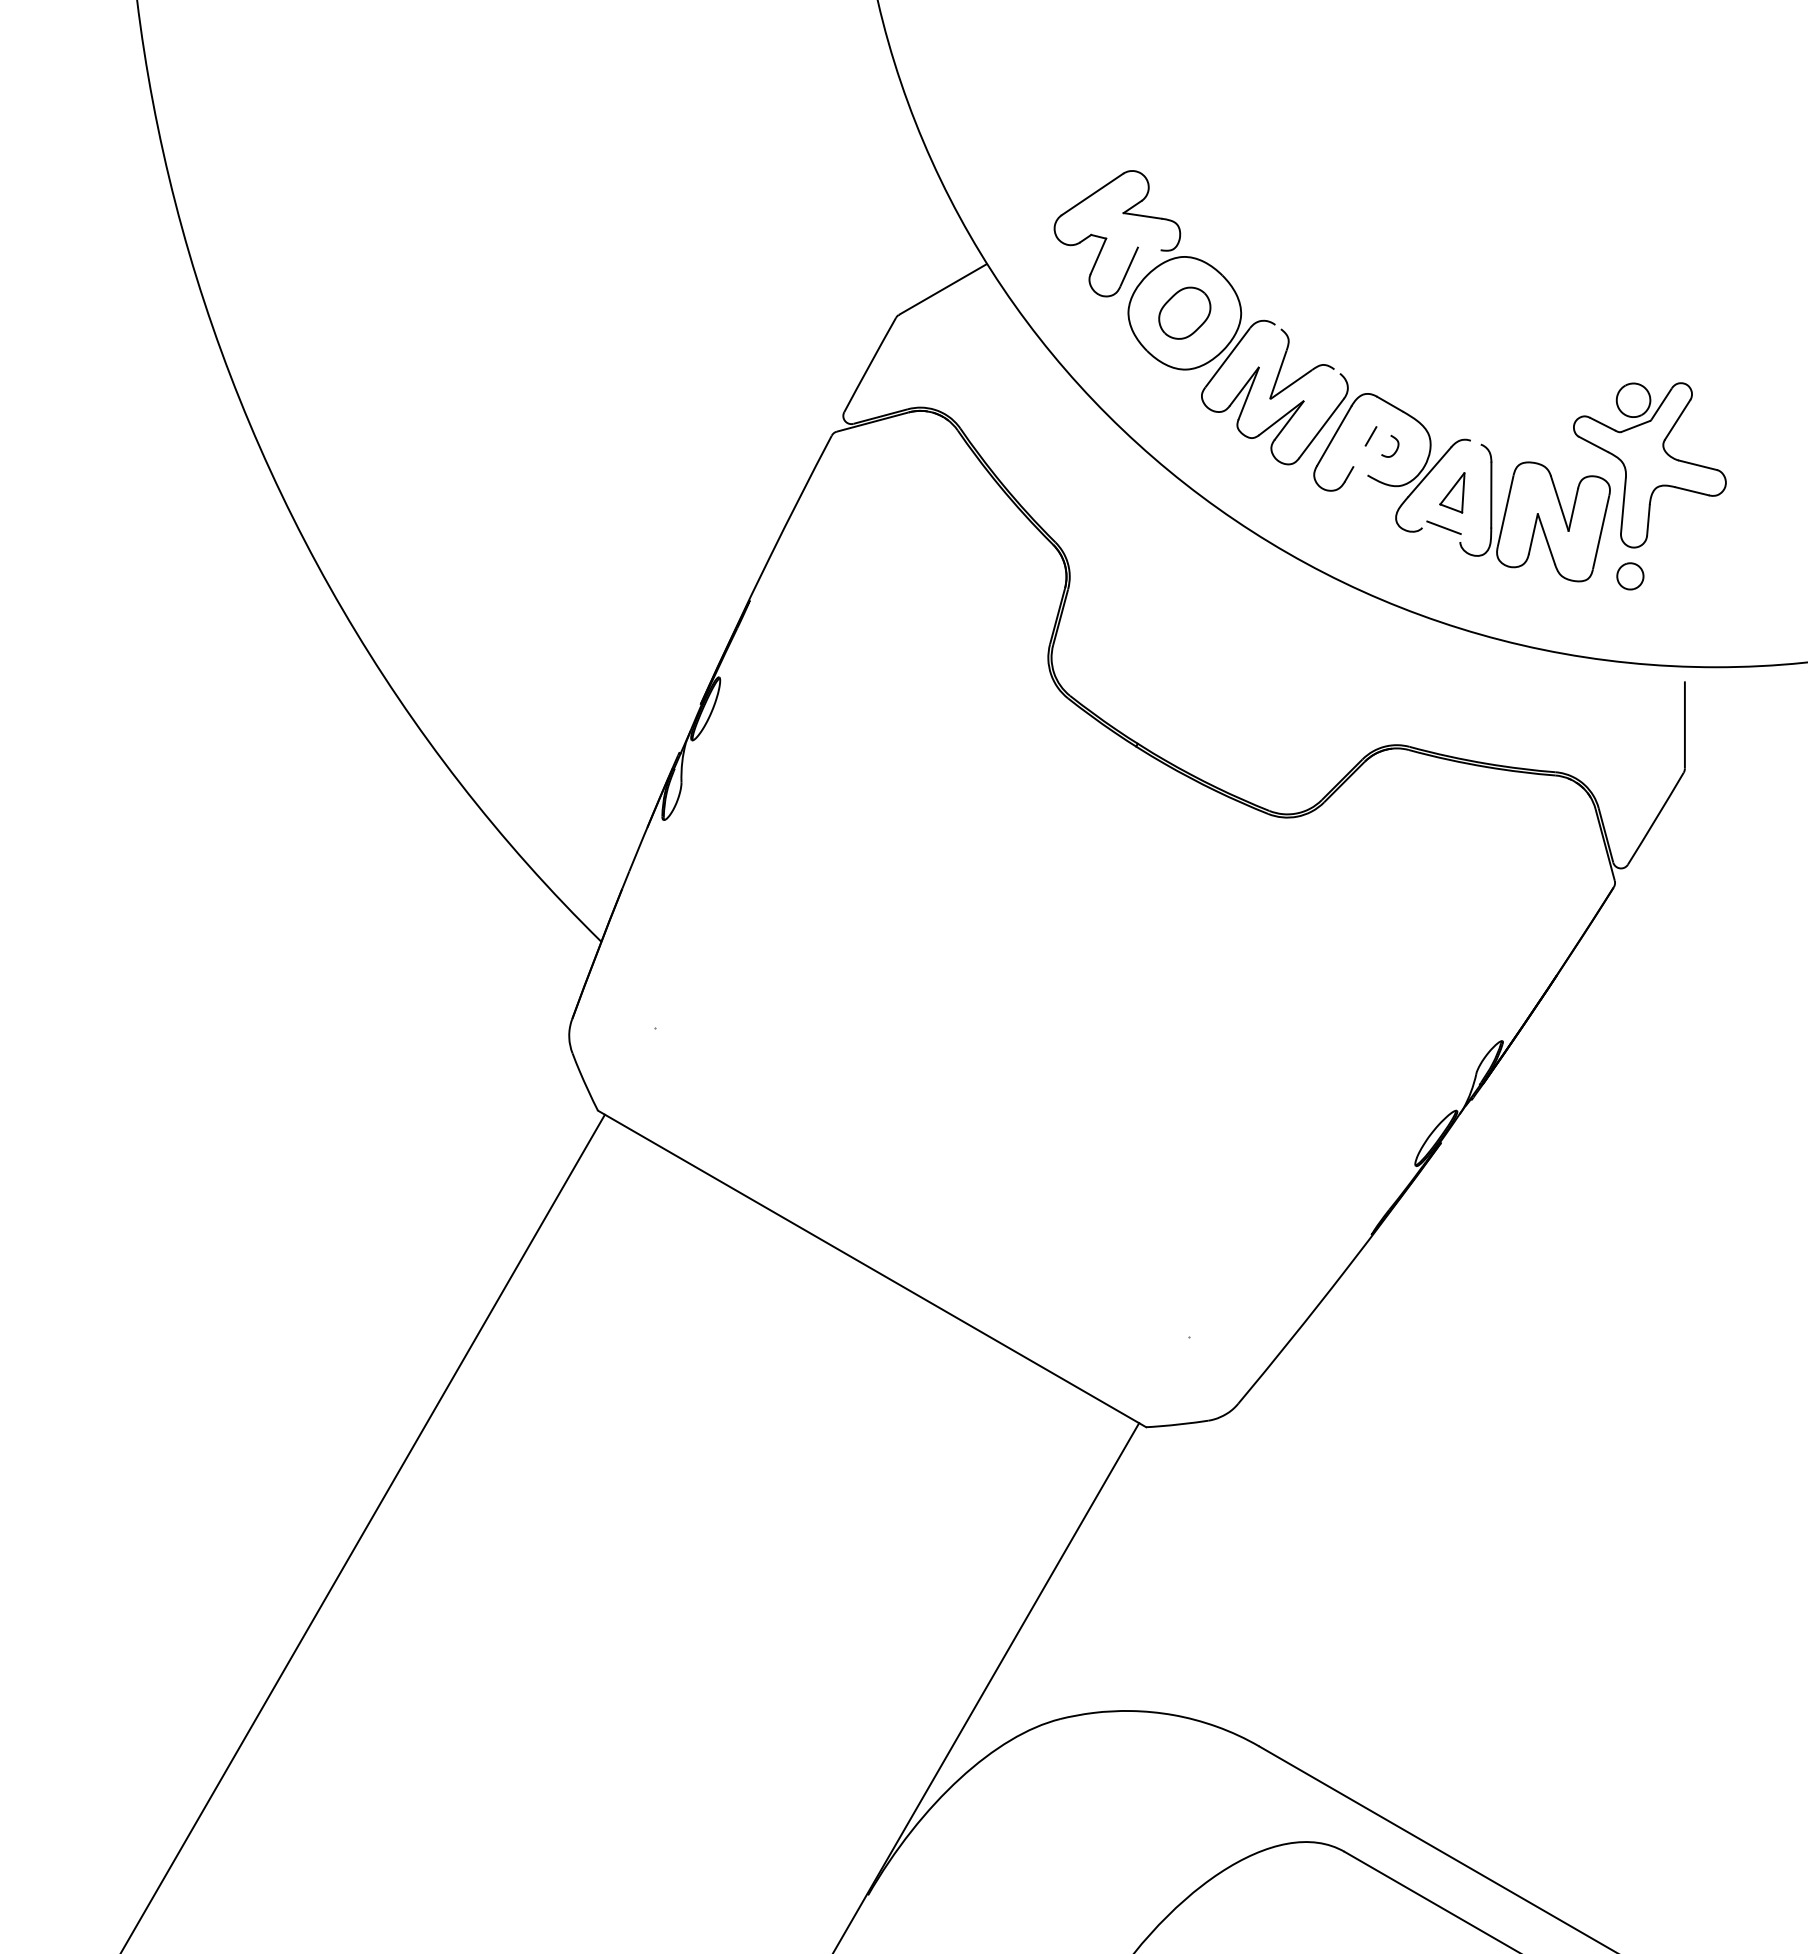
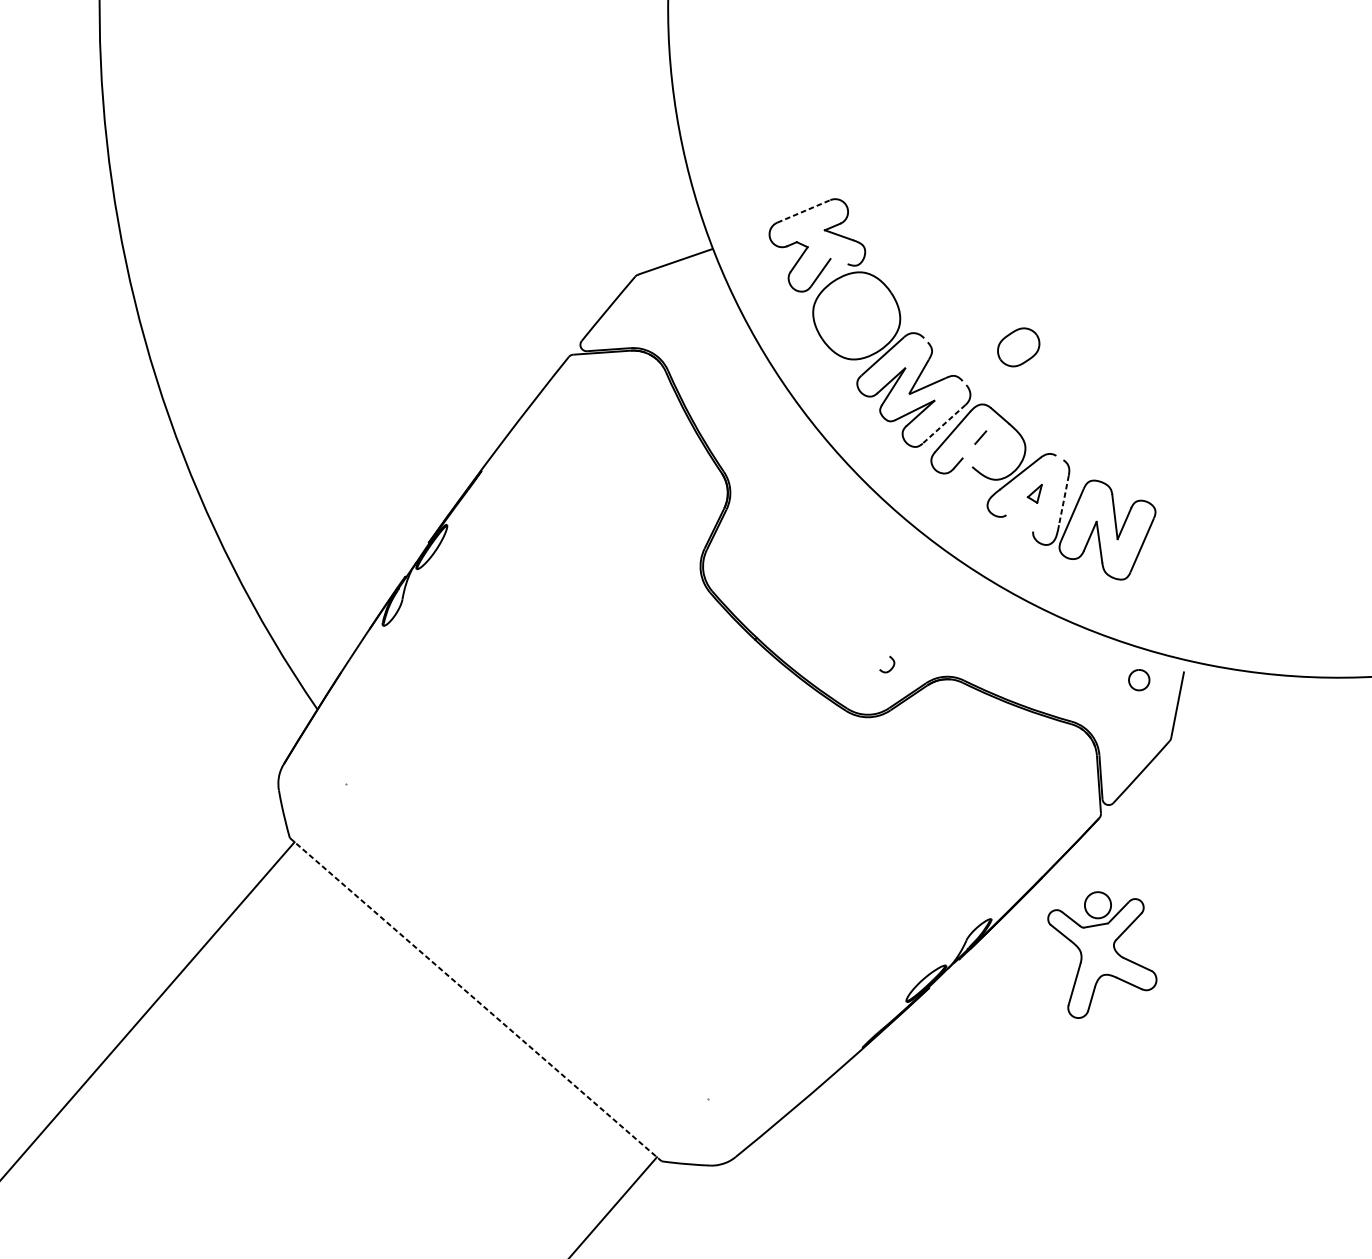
line: (1092, 194) -> (803, 211), solid -> dashed
part: (1184, 312) -> (1018, 346), moved
line: (1321, 428) -> (944, 424), solid -> dashed
curve: (1396, 448) -> (892, 667), moved
part: (1649, 465) -> (1100, 957), moved
part: (1452, 492) -> (1034, 492), size x0.6
line: (1491, 495) -> (1063, 500), solid -> dashed
line: (1443, 527) -> (1022, 518), removed
part: (1630, 576) -> (1139, 680), moved
line: (872, 1268) -> (476, 999), solid -> dashed

